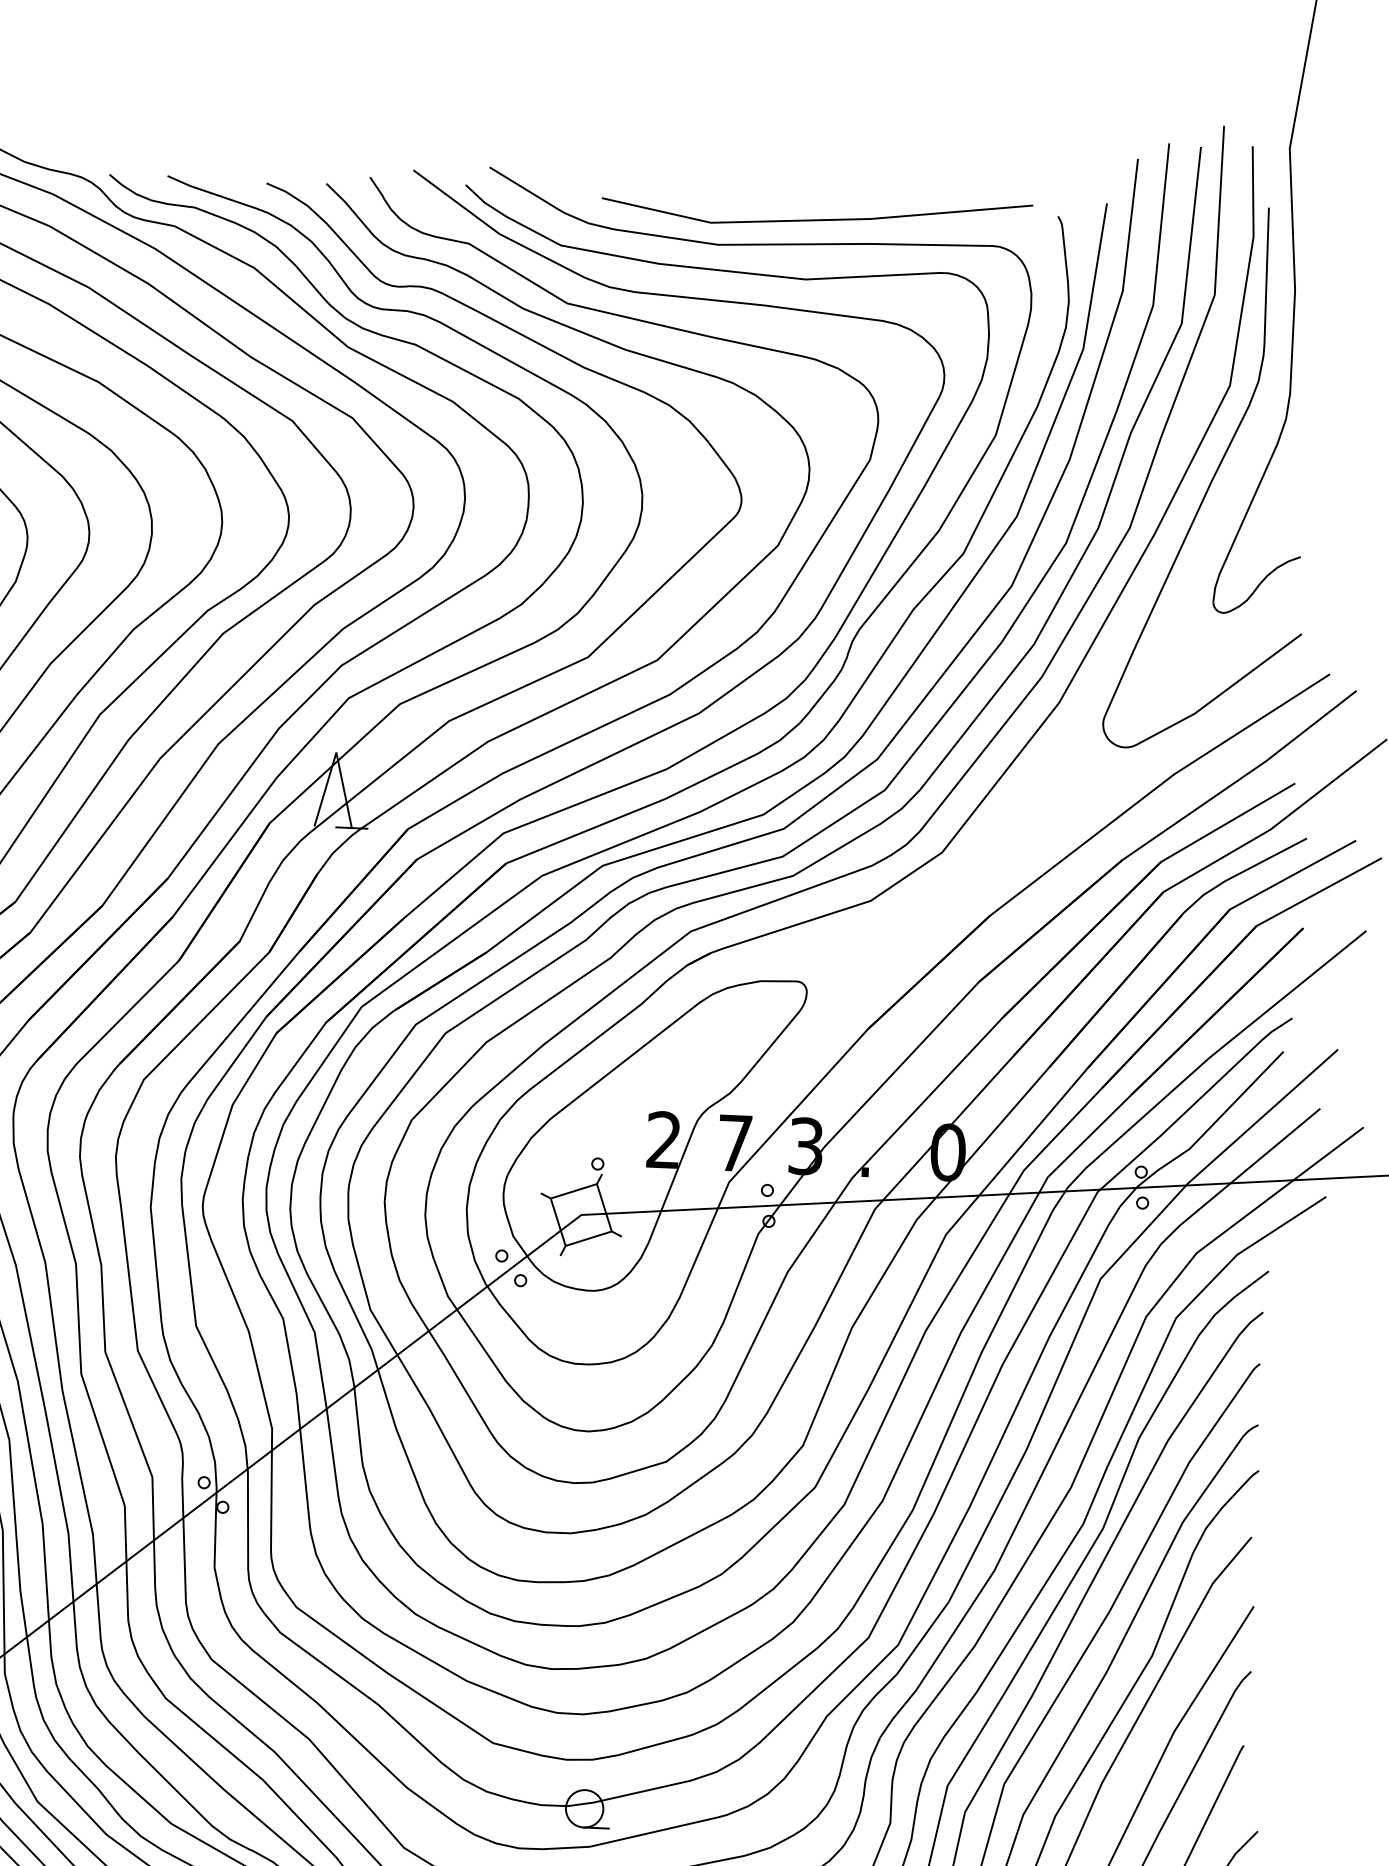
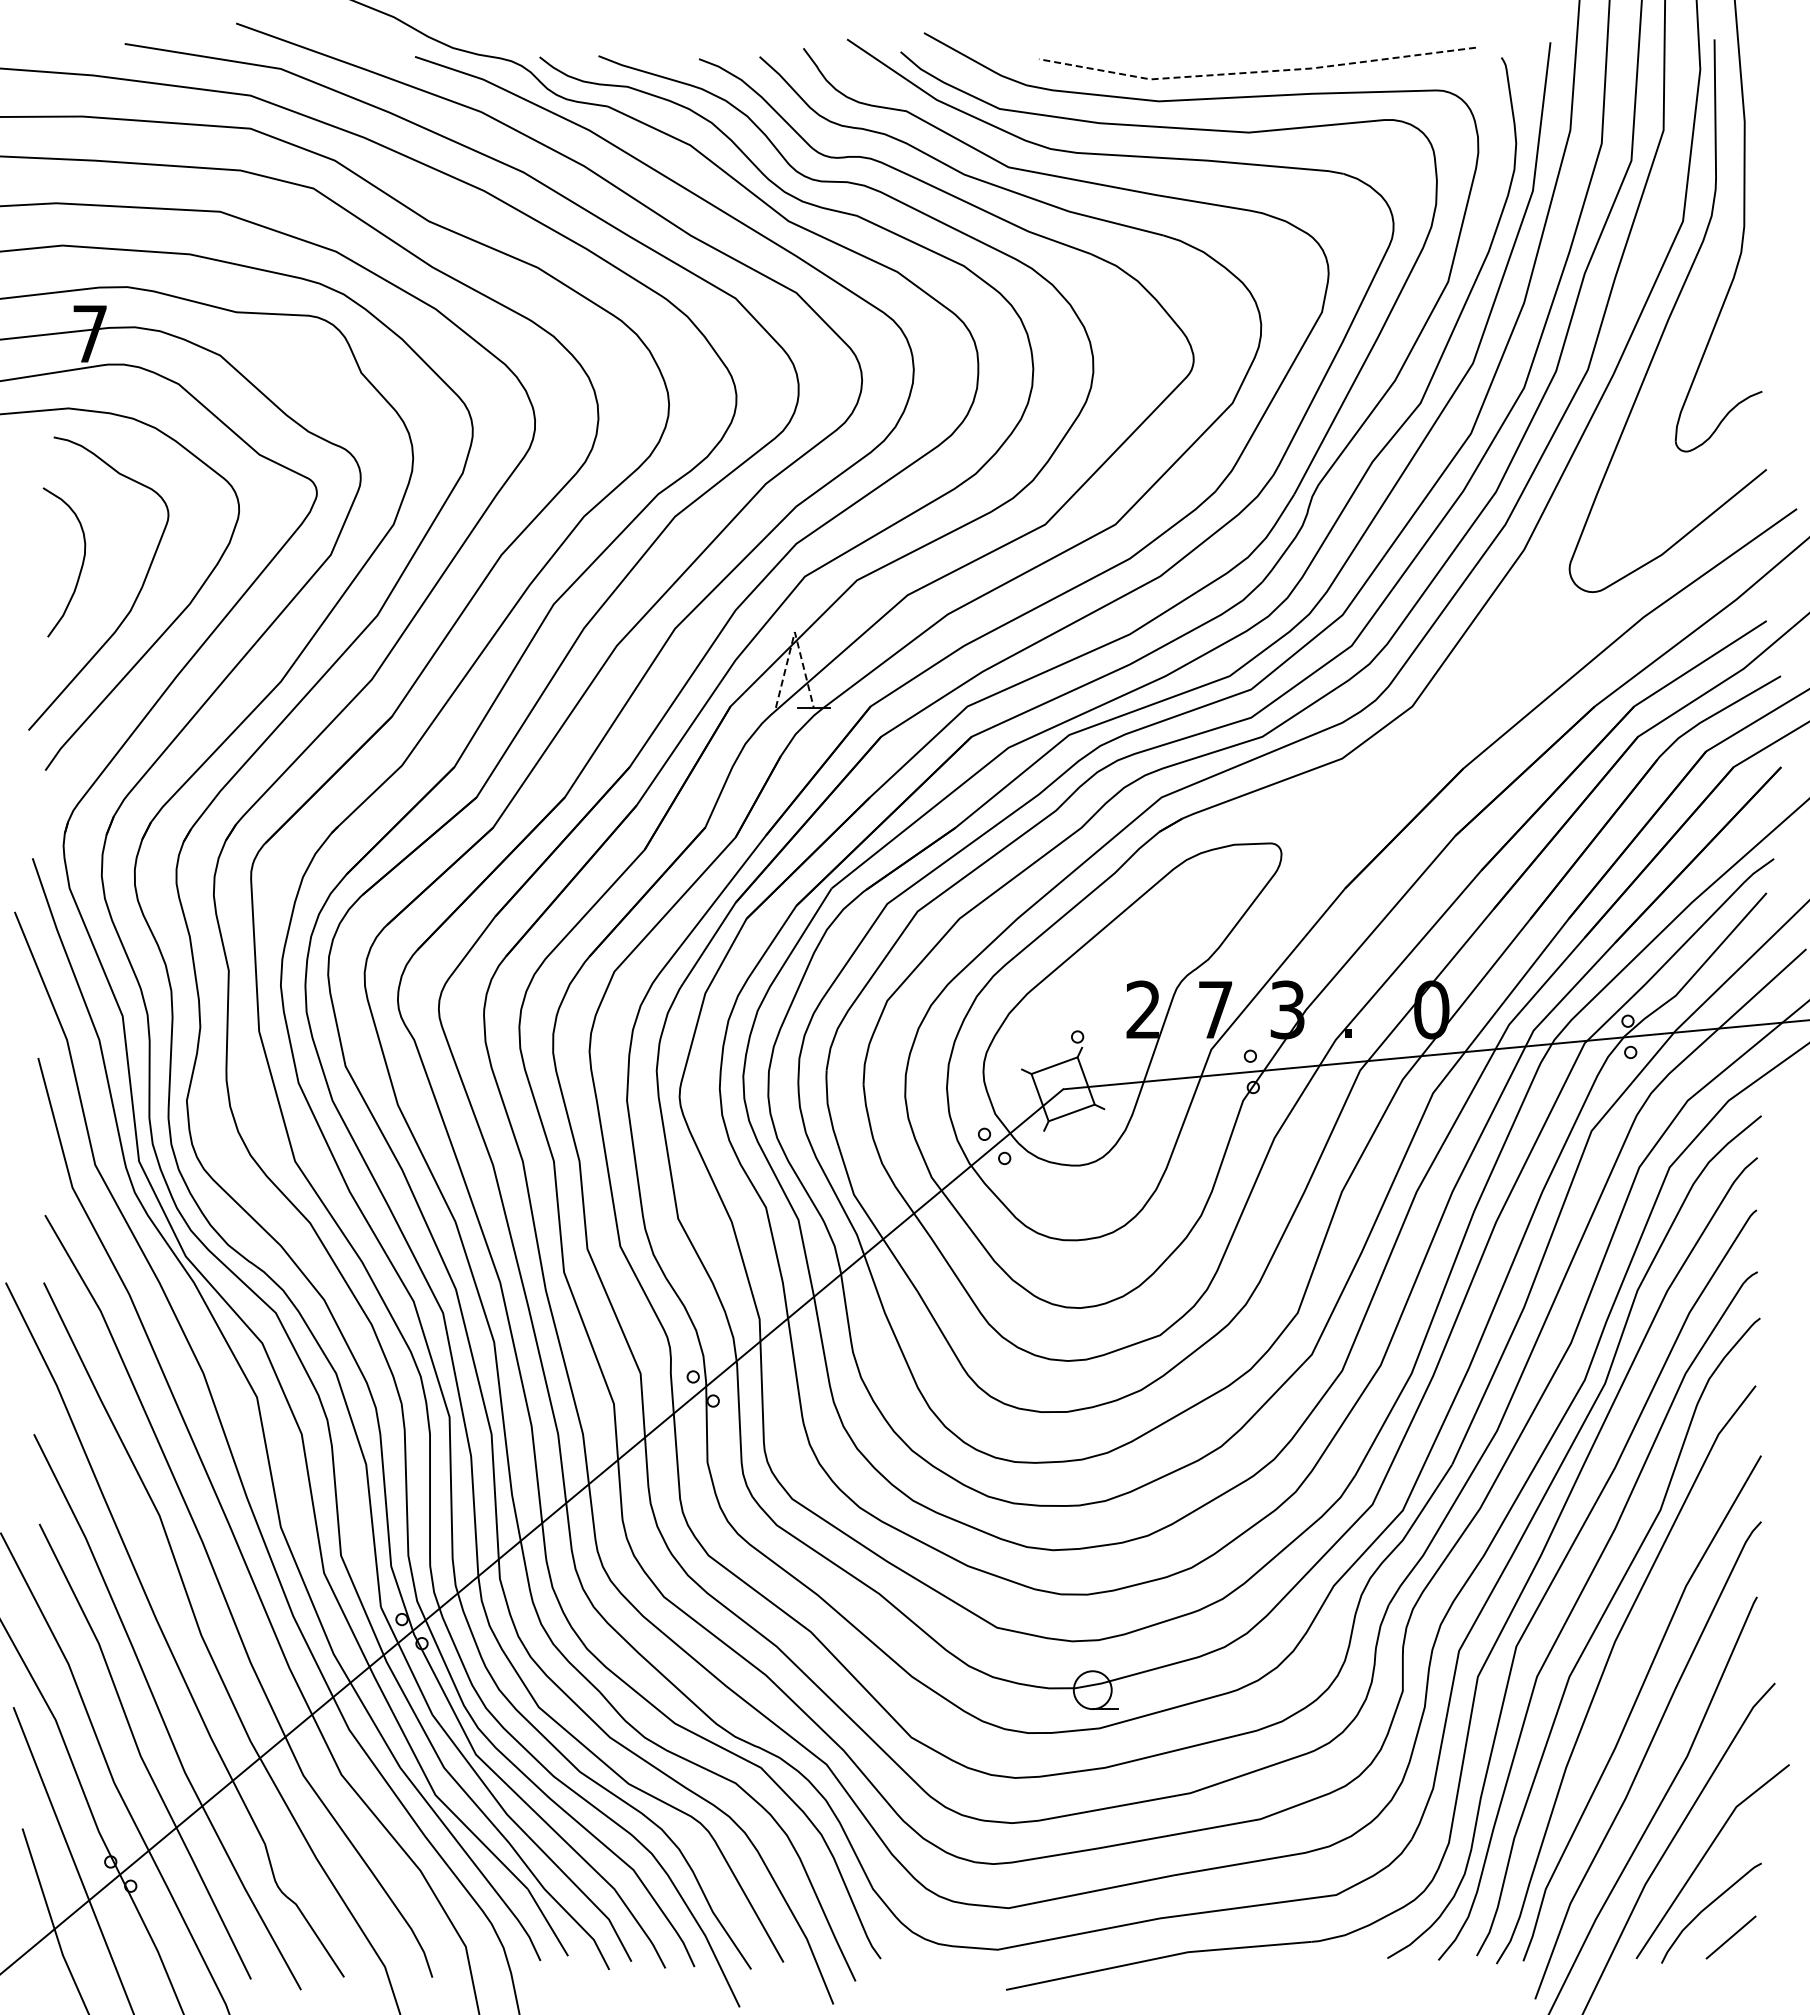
line: (816, 220) -> (1257, 72), solid -> dashed
line: (336, 752) -> (794, 632), solid -> dashed

